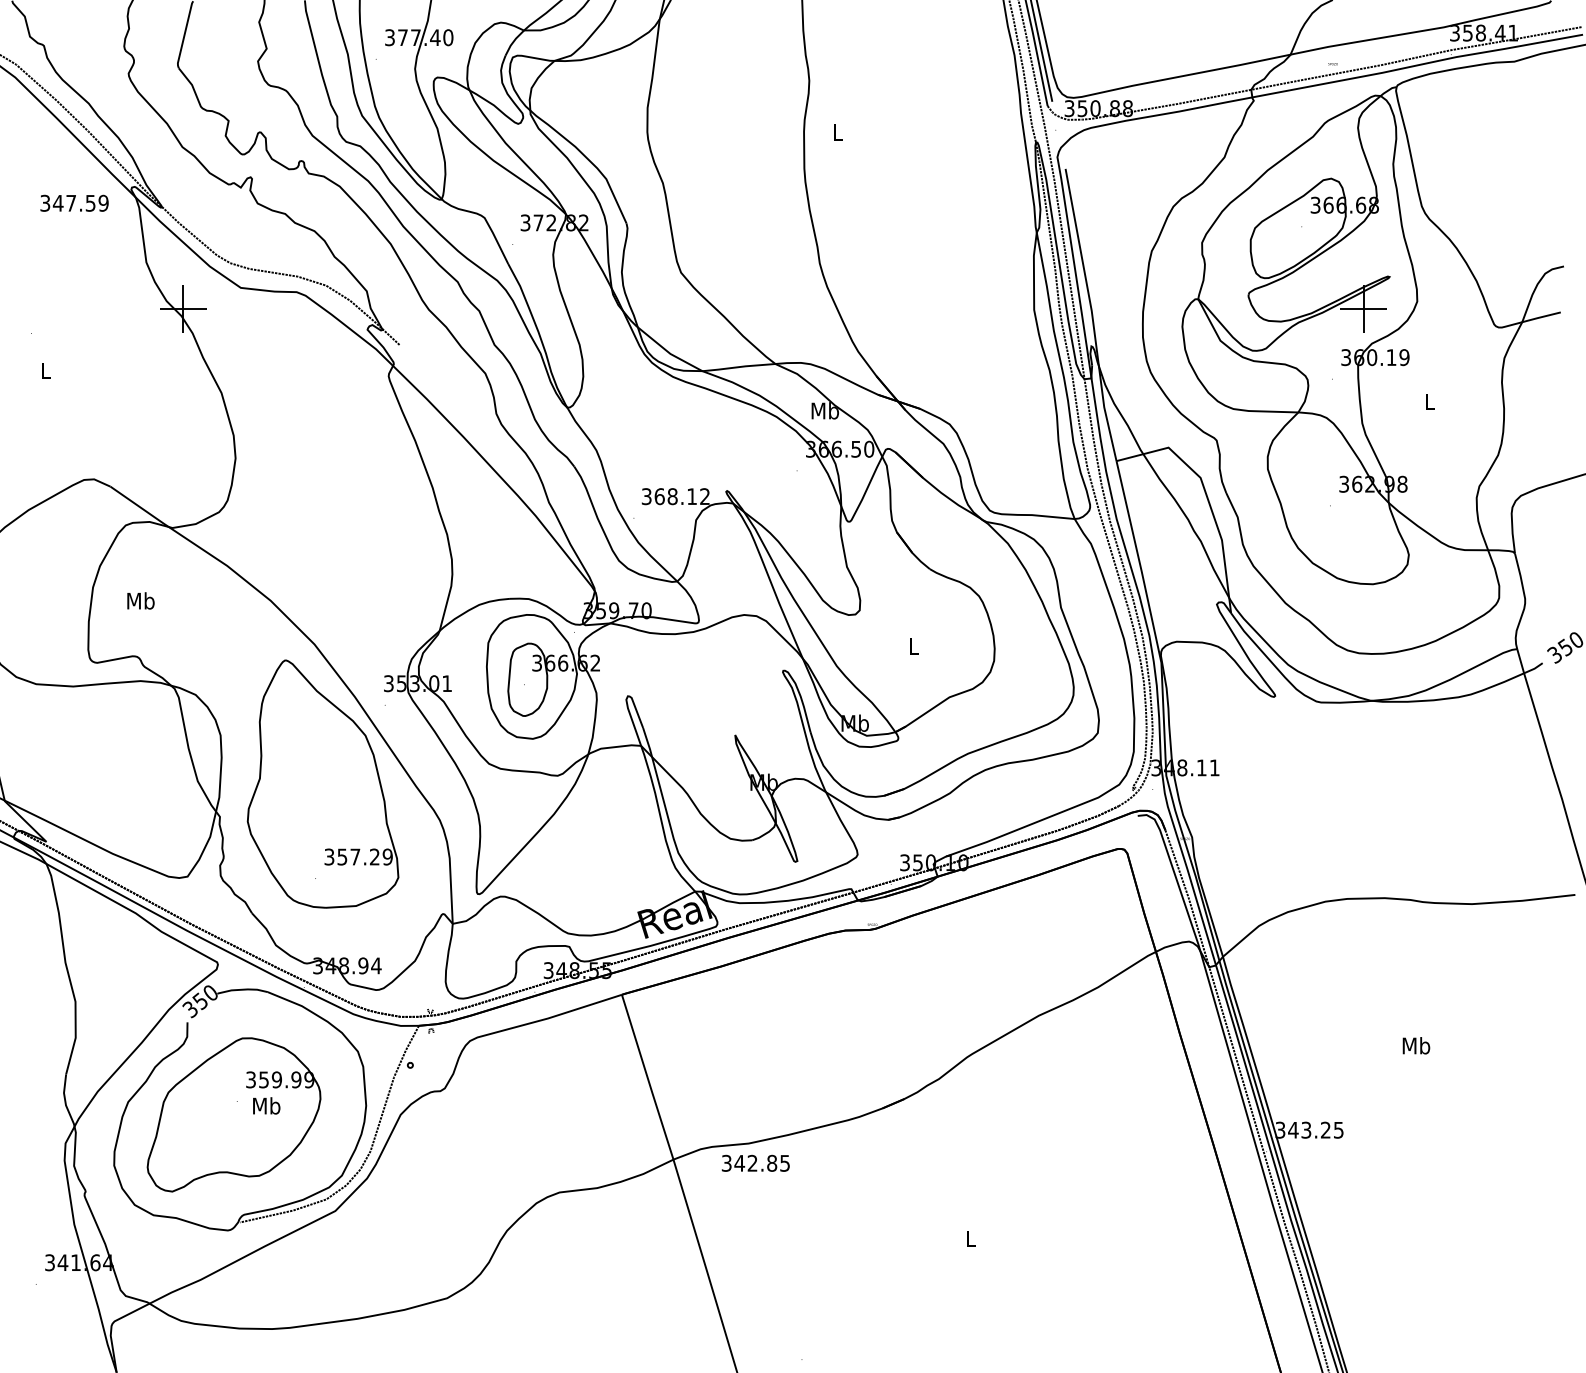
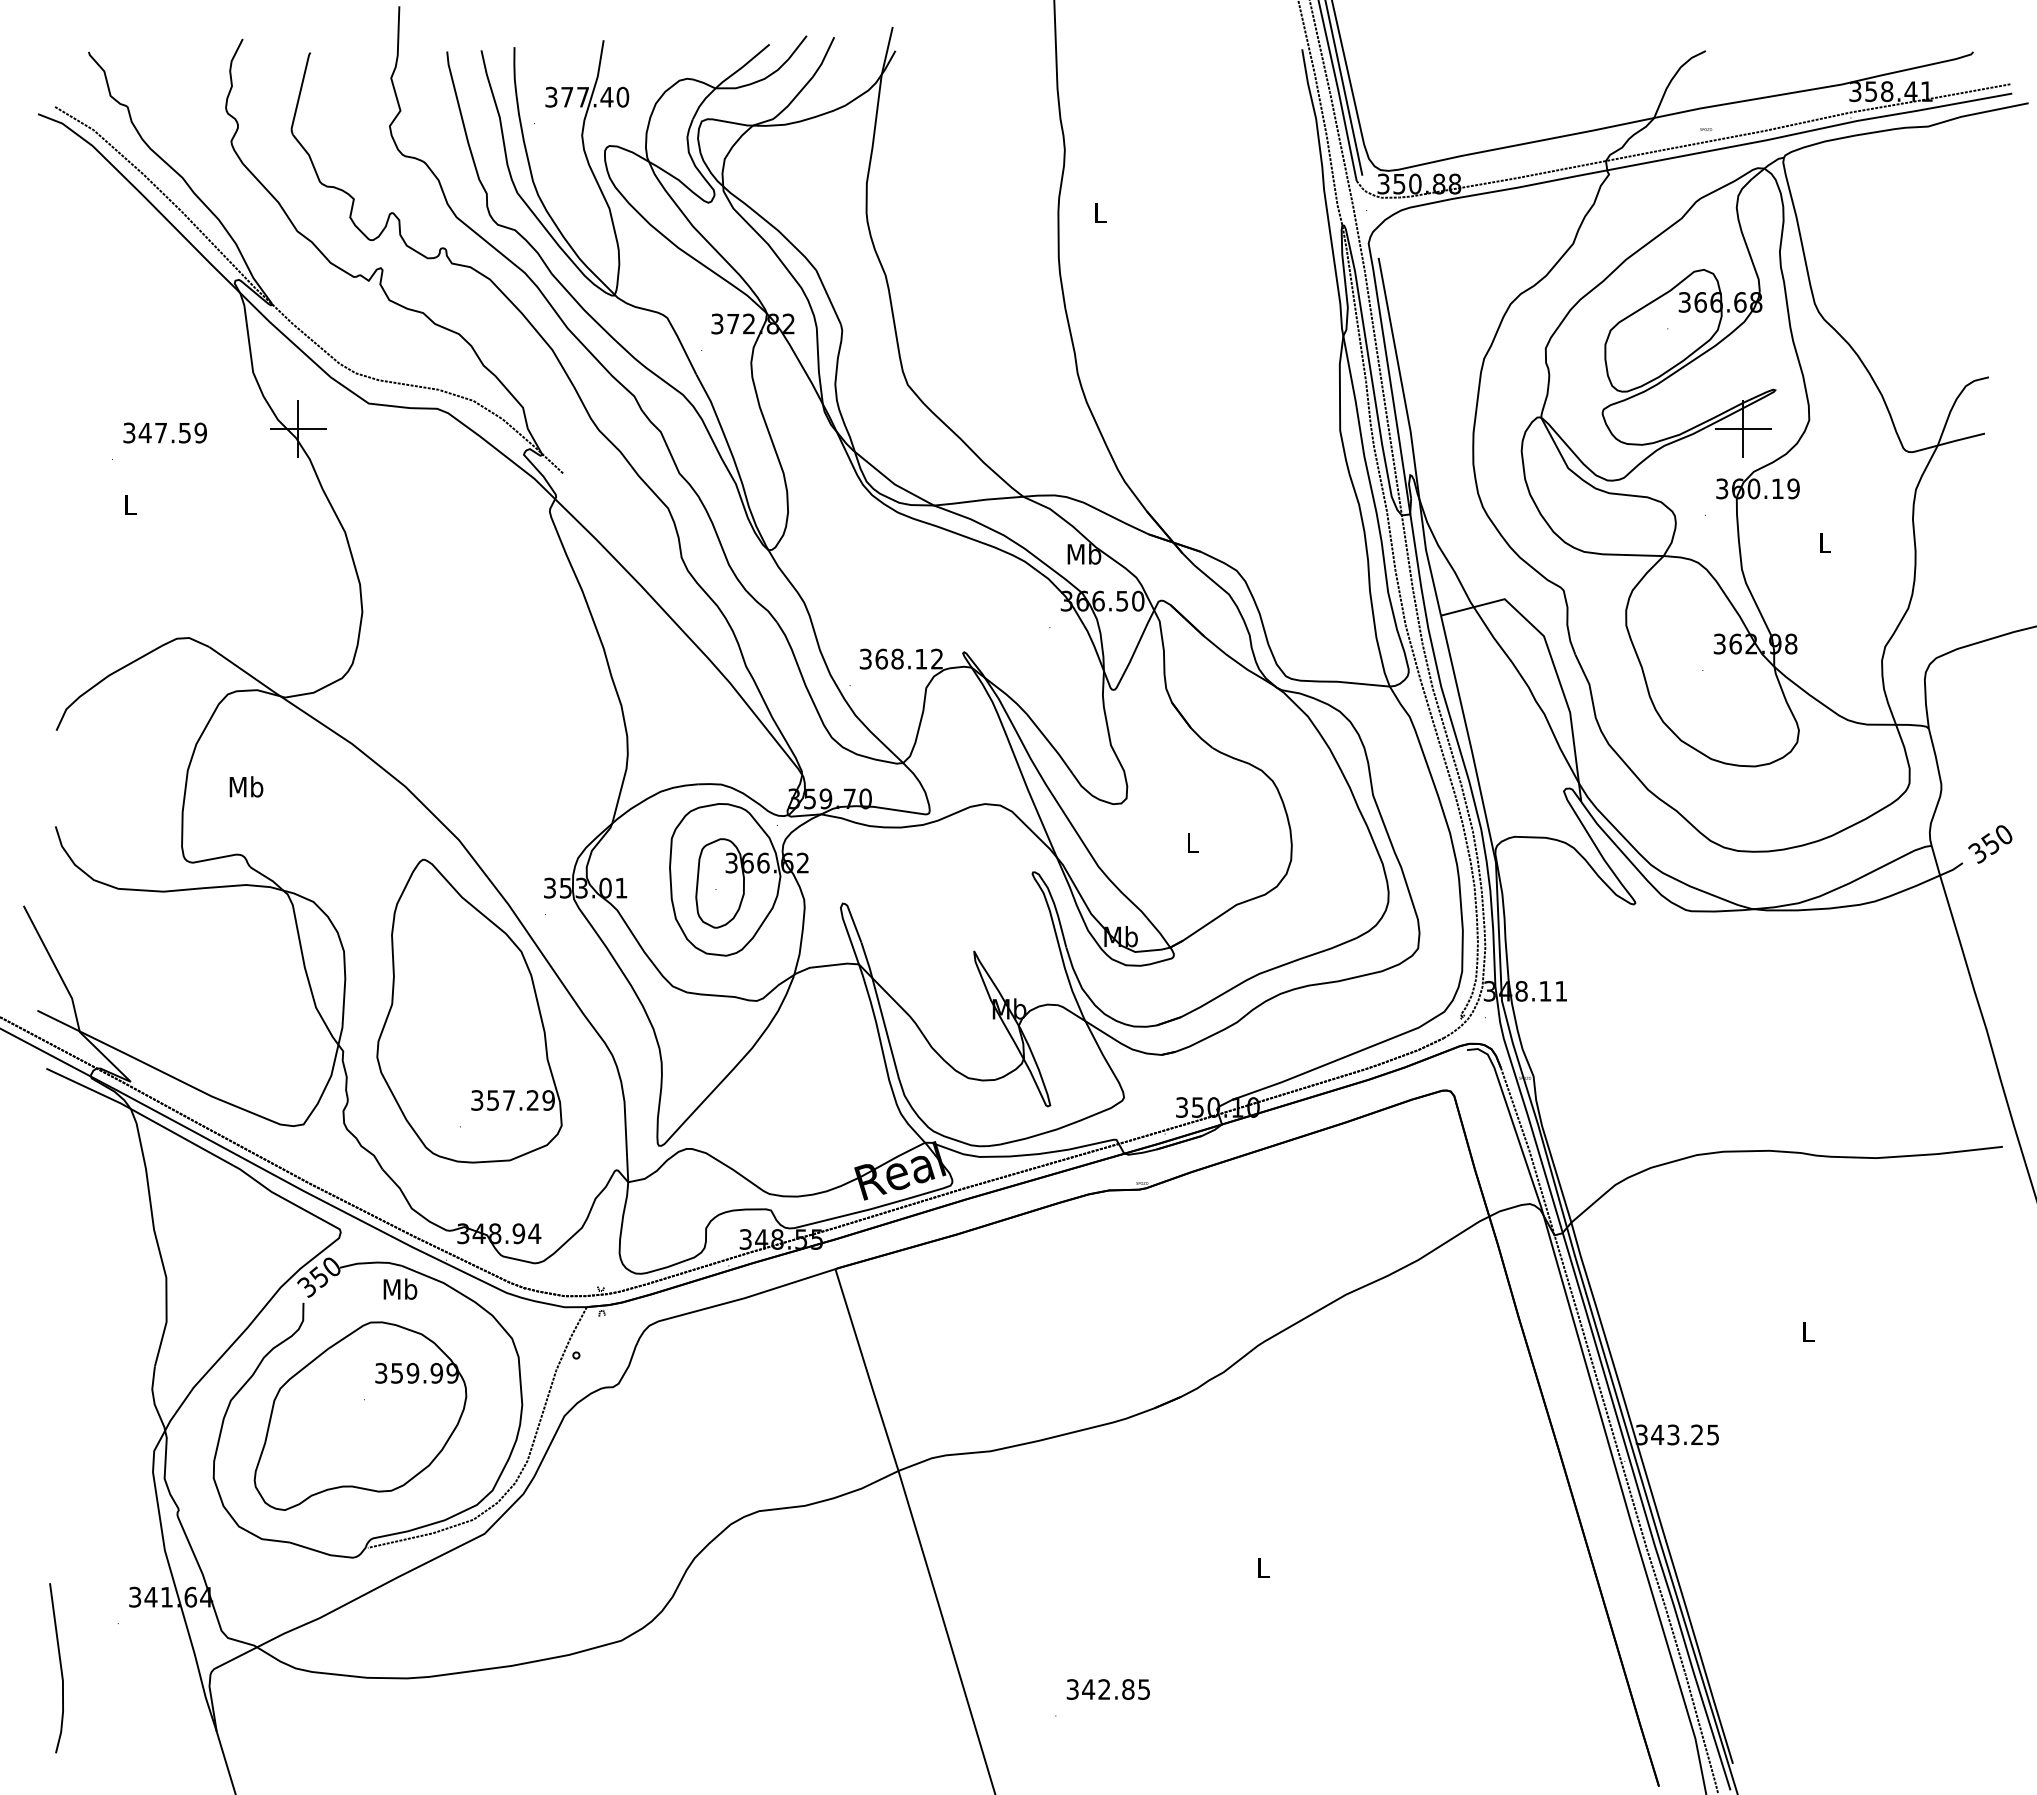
text: (74, 202) -> (164, 432), moved
text: (1416, 1045) -> (1808, 1331), Mb -> L
text: (266, 1105) -> (400, 1288), moved
text: (755, 1163) -> (1107, 1689), moved

